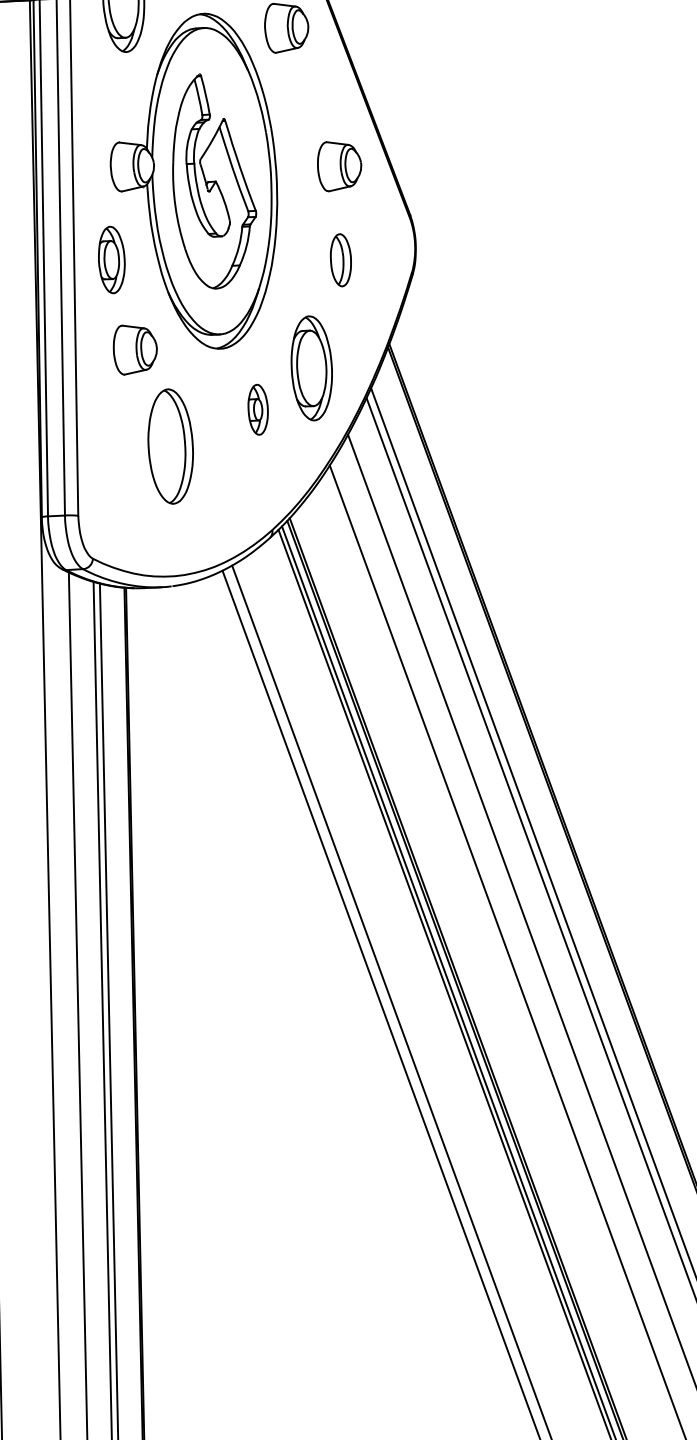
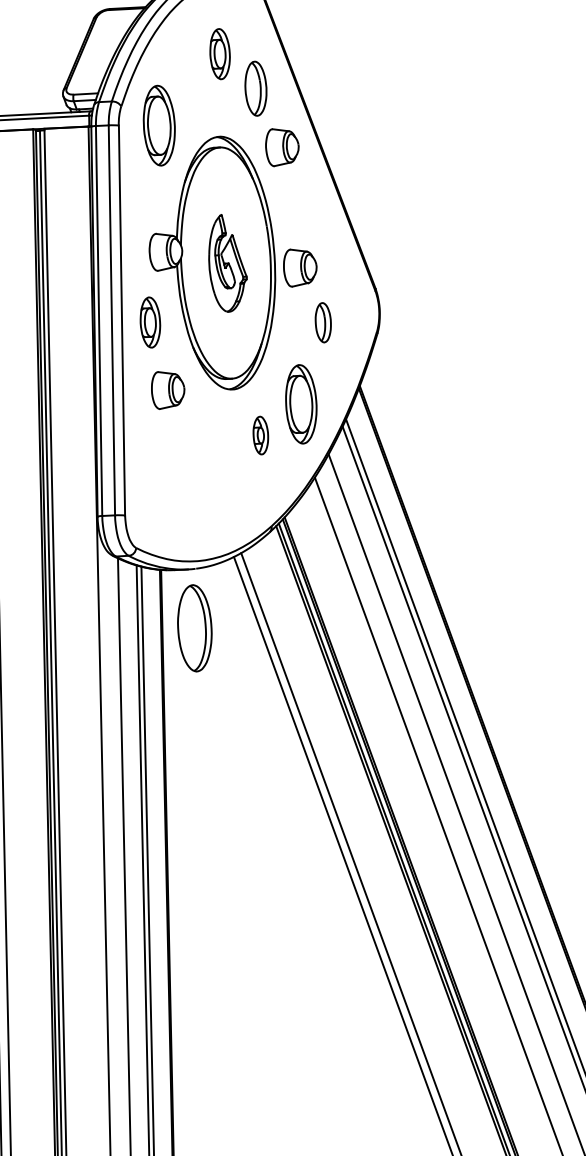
part: (339, 165) -> (300, 267), moved
part: (213, 181) -> (227, 263), size x0.6
part: (170, 446) -> (194, 628), moved

